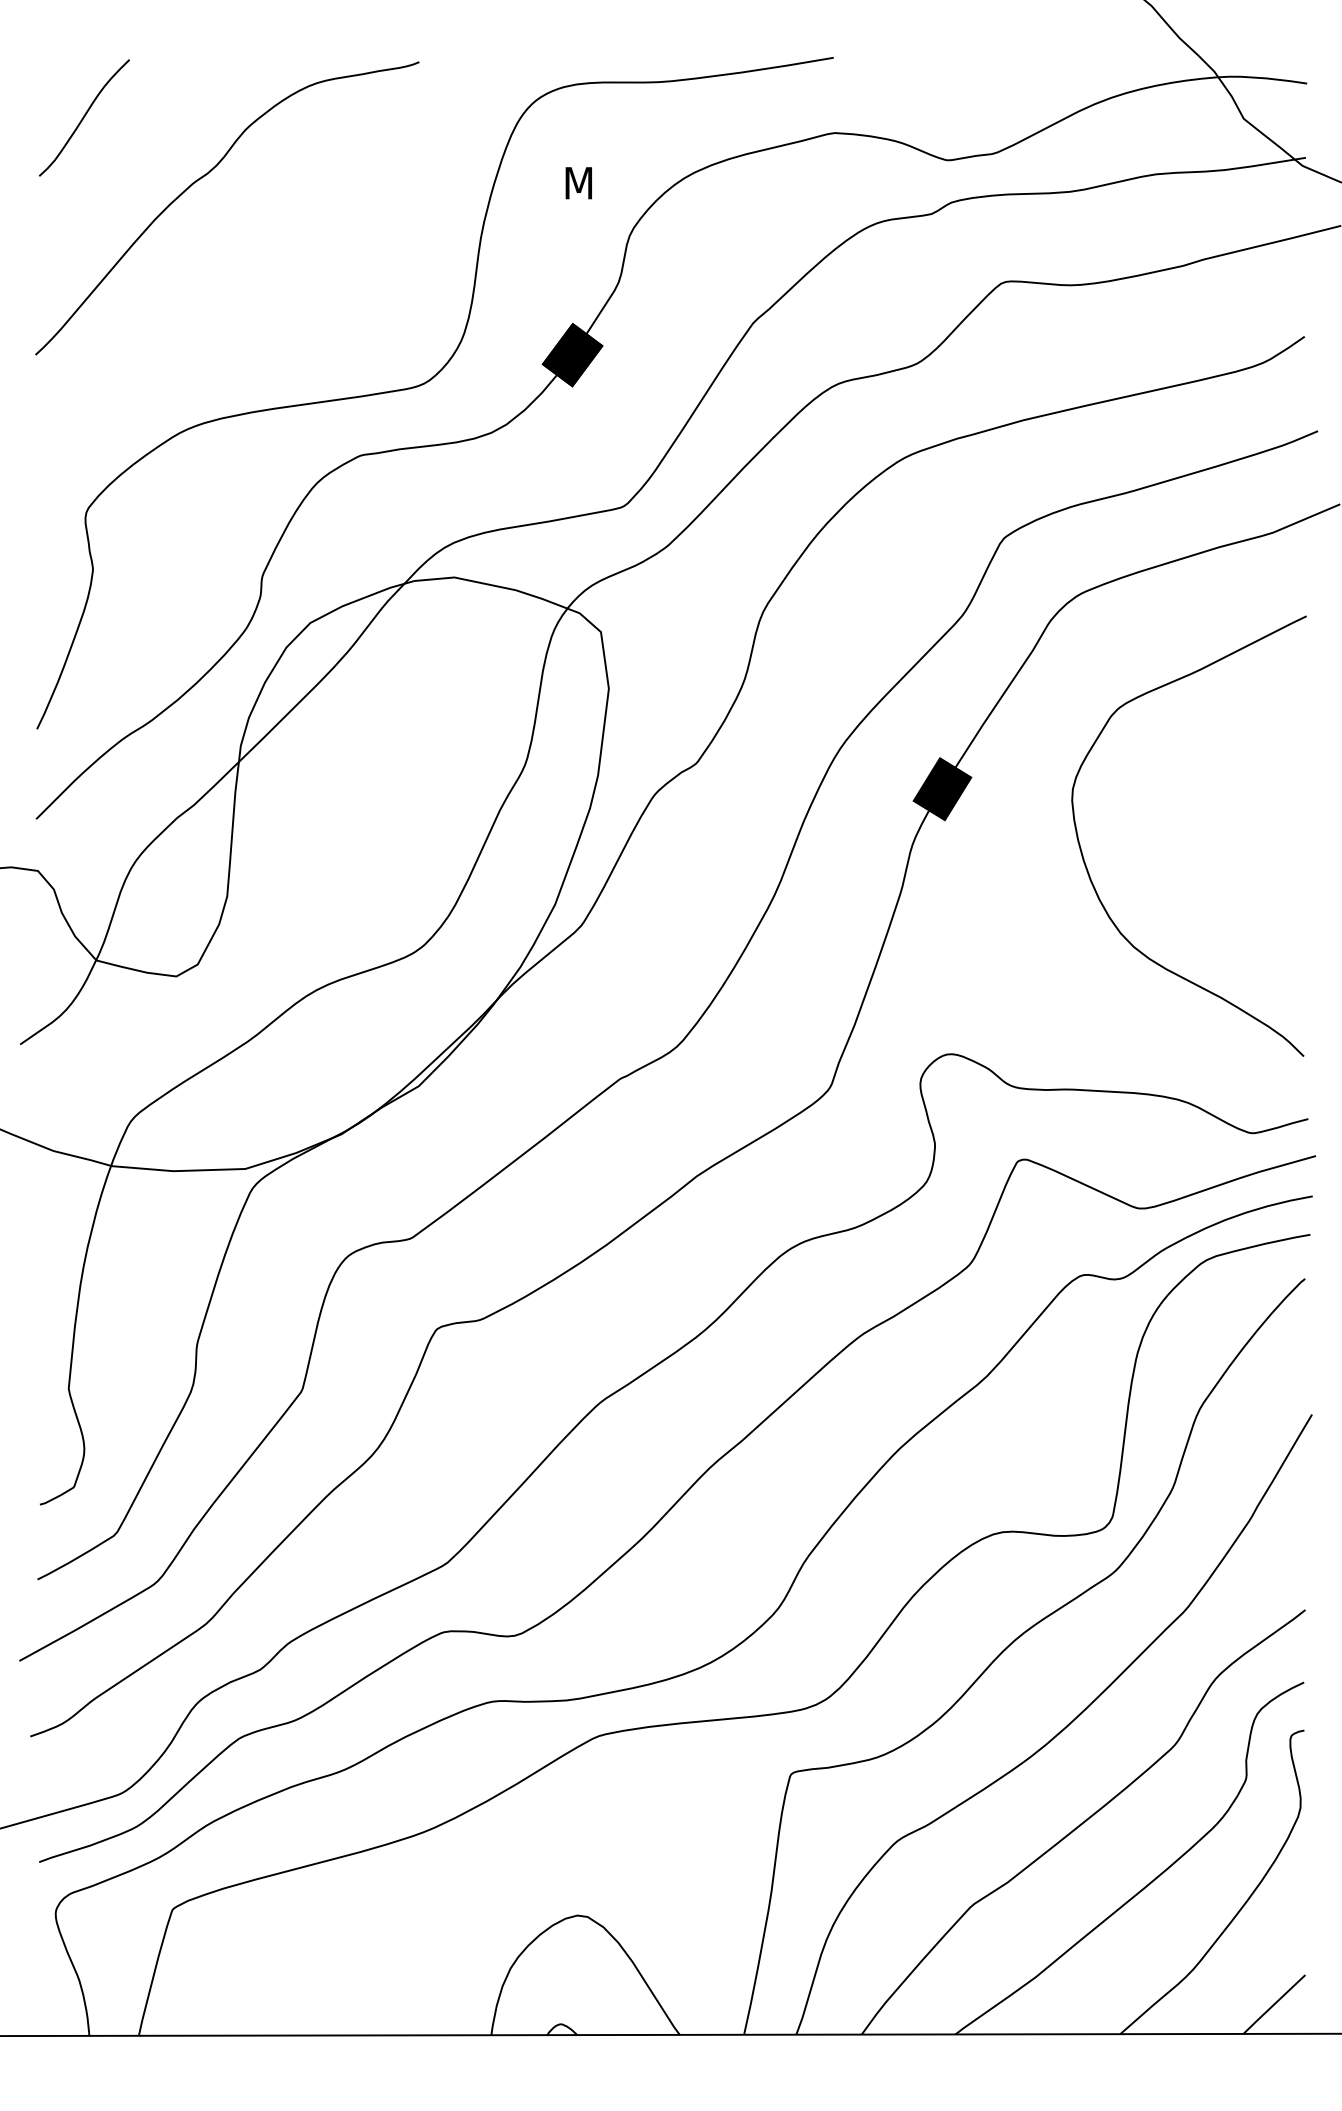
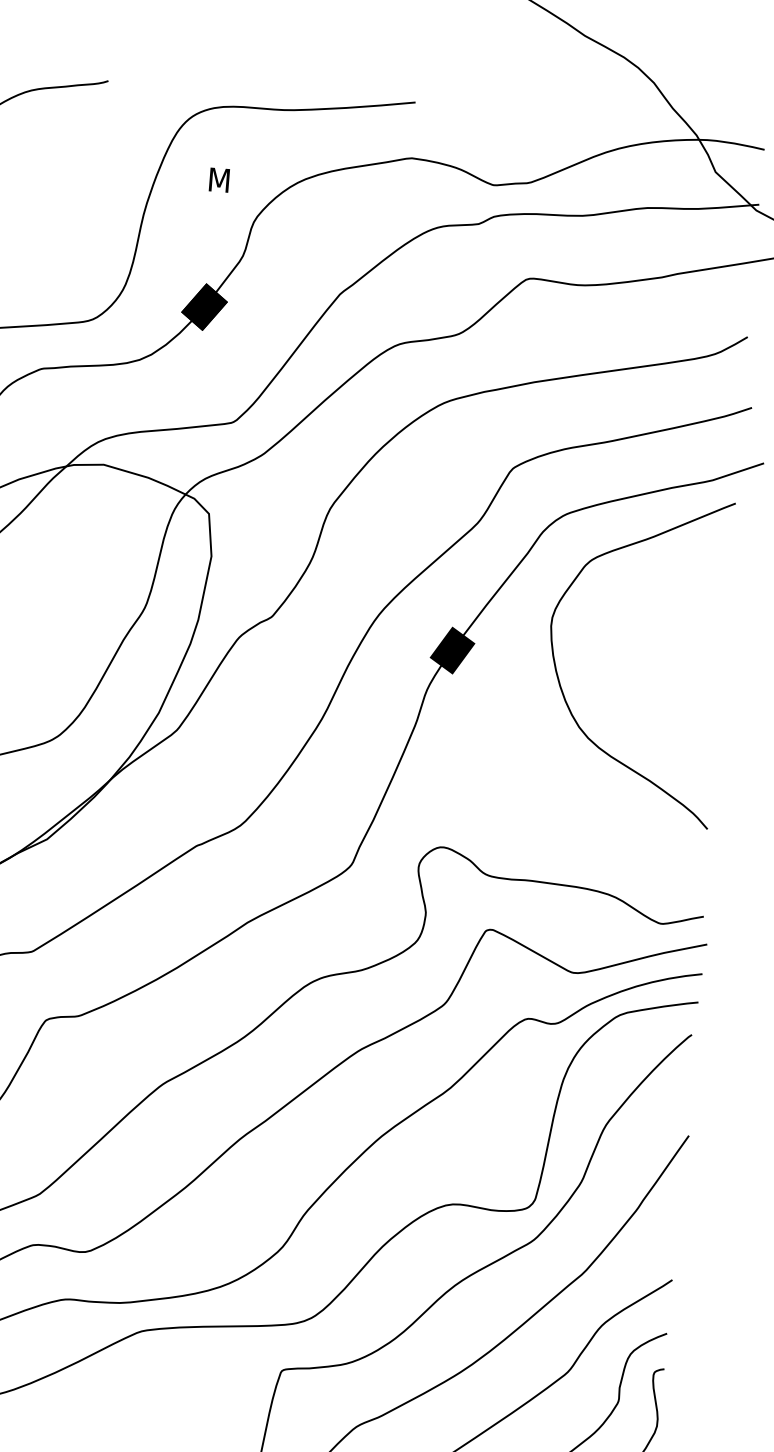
curve: (1087, 867) -> (558, 676), moved

